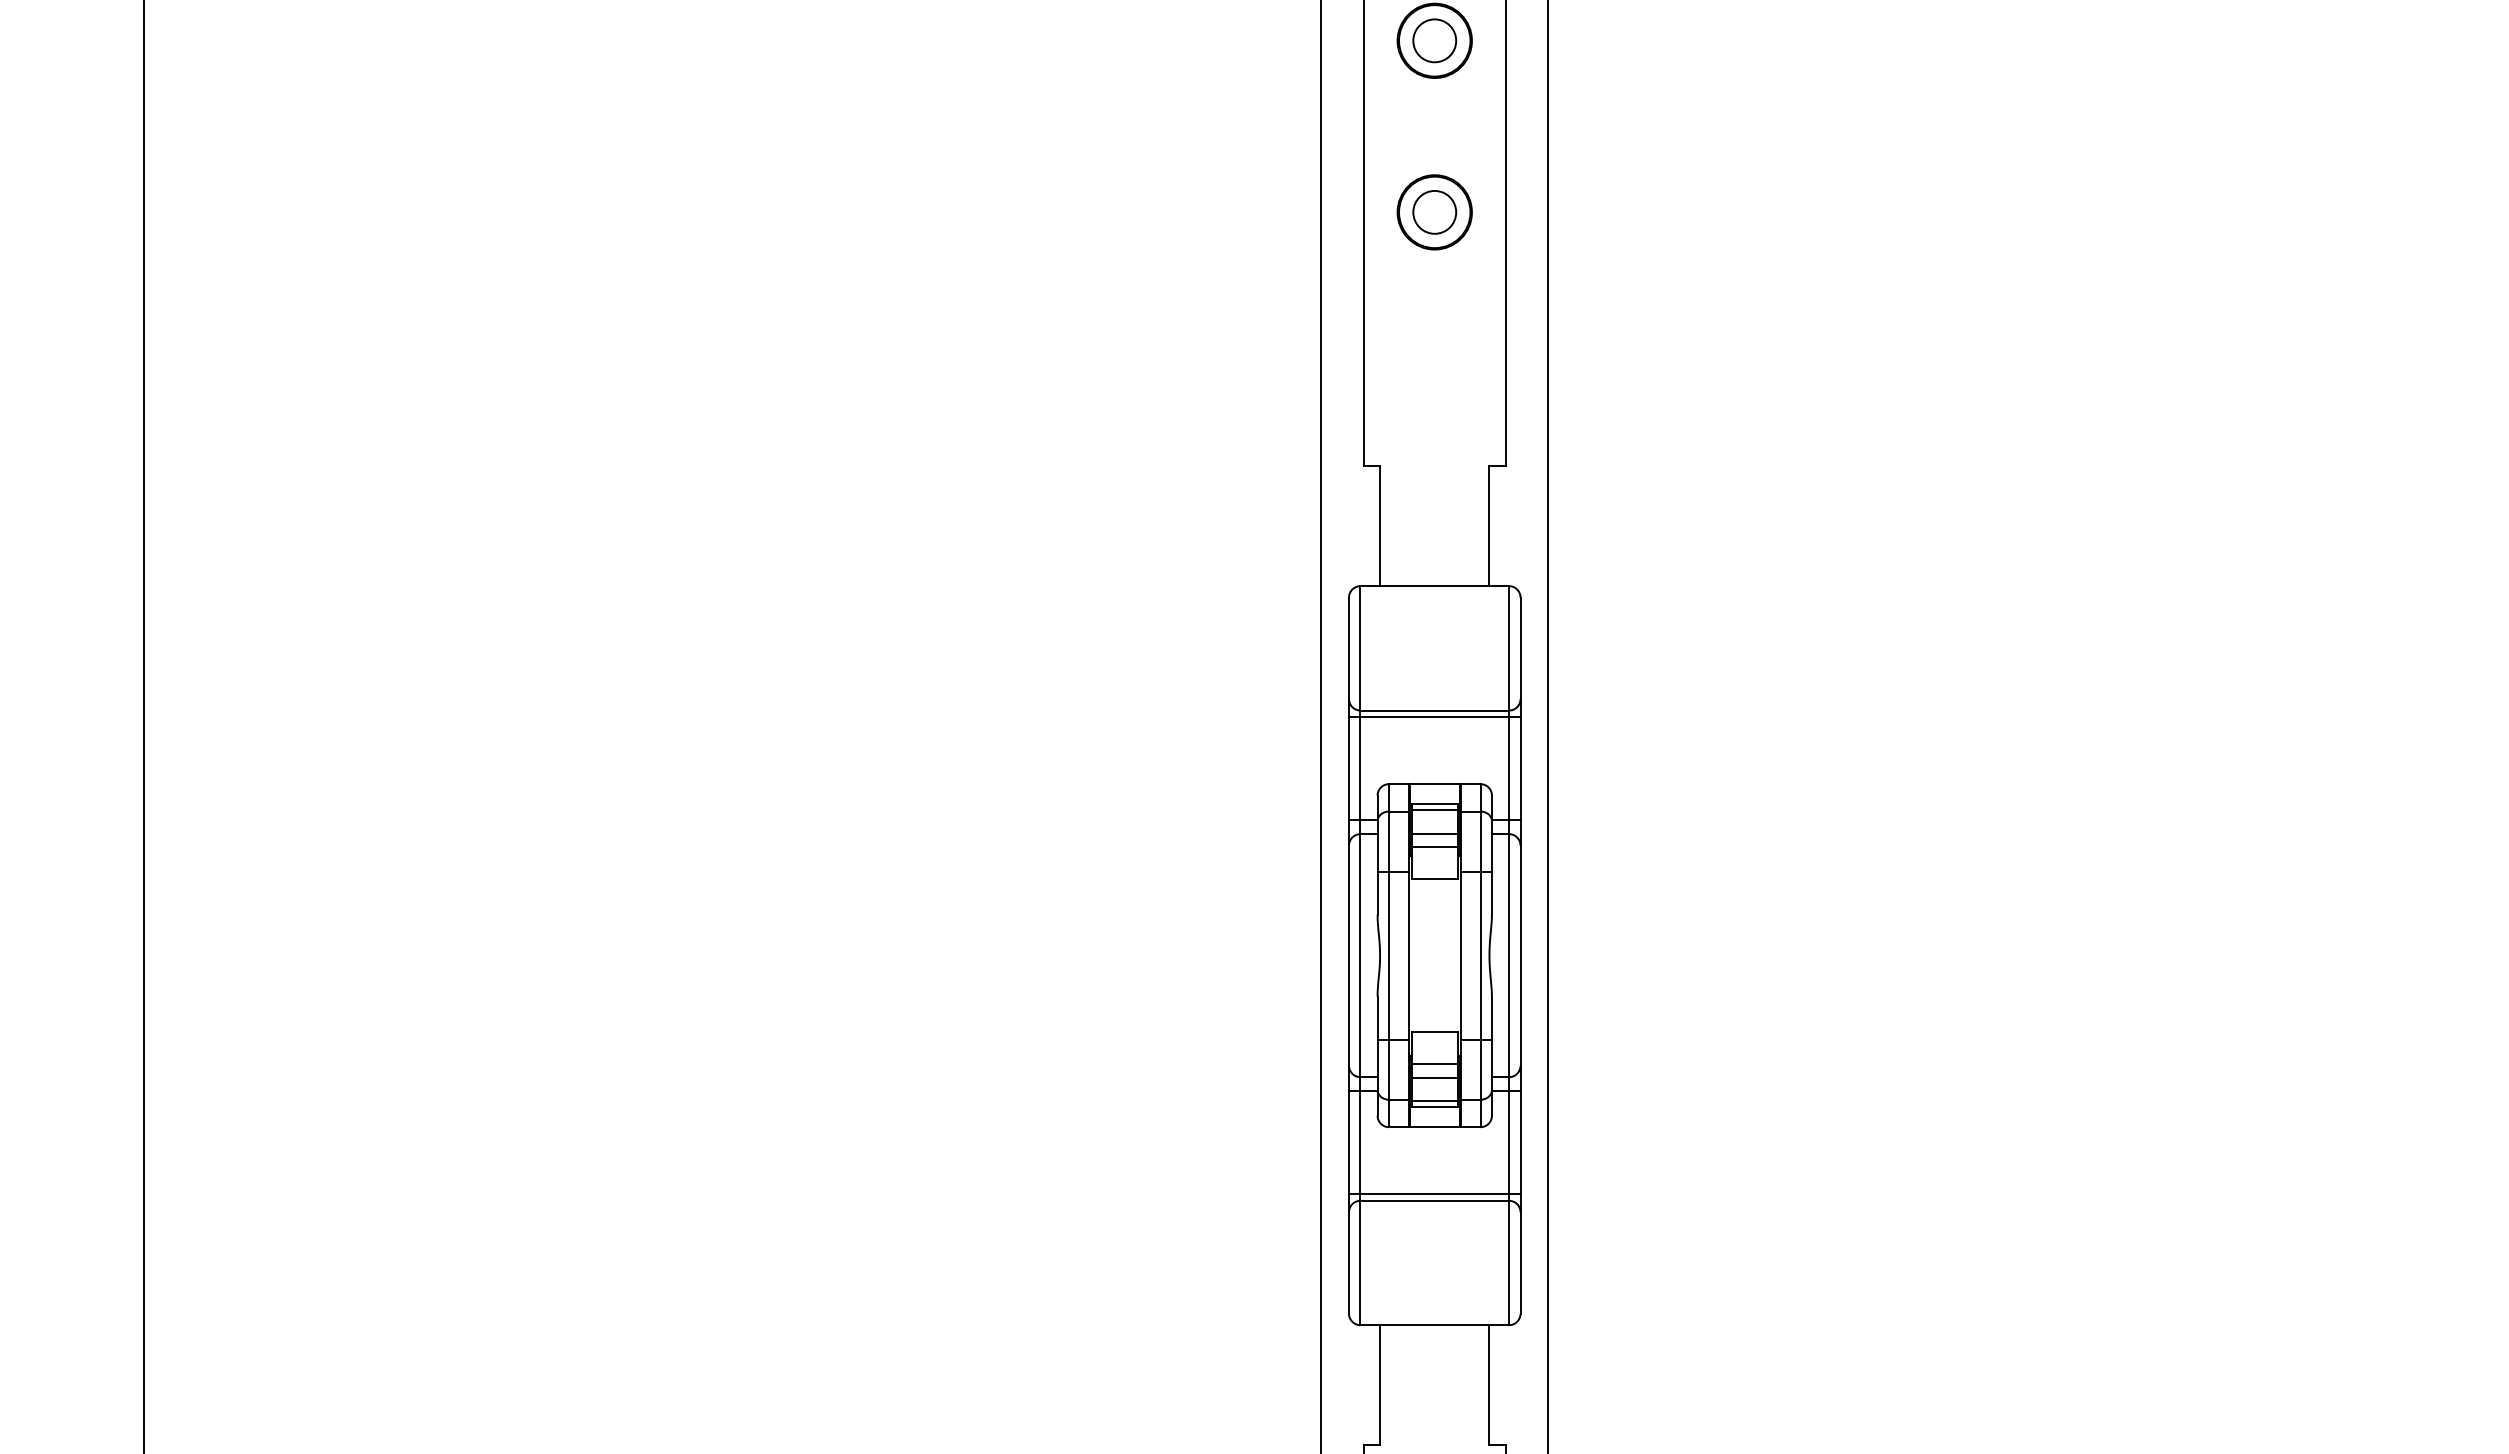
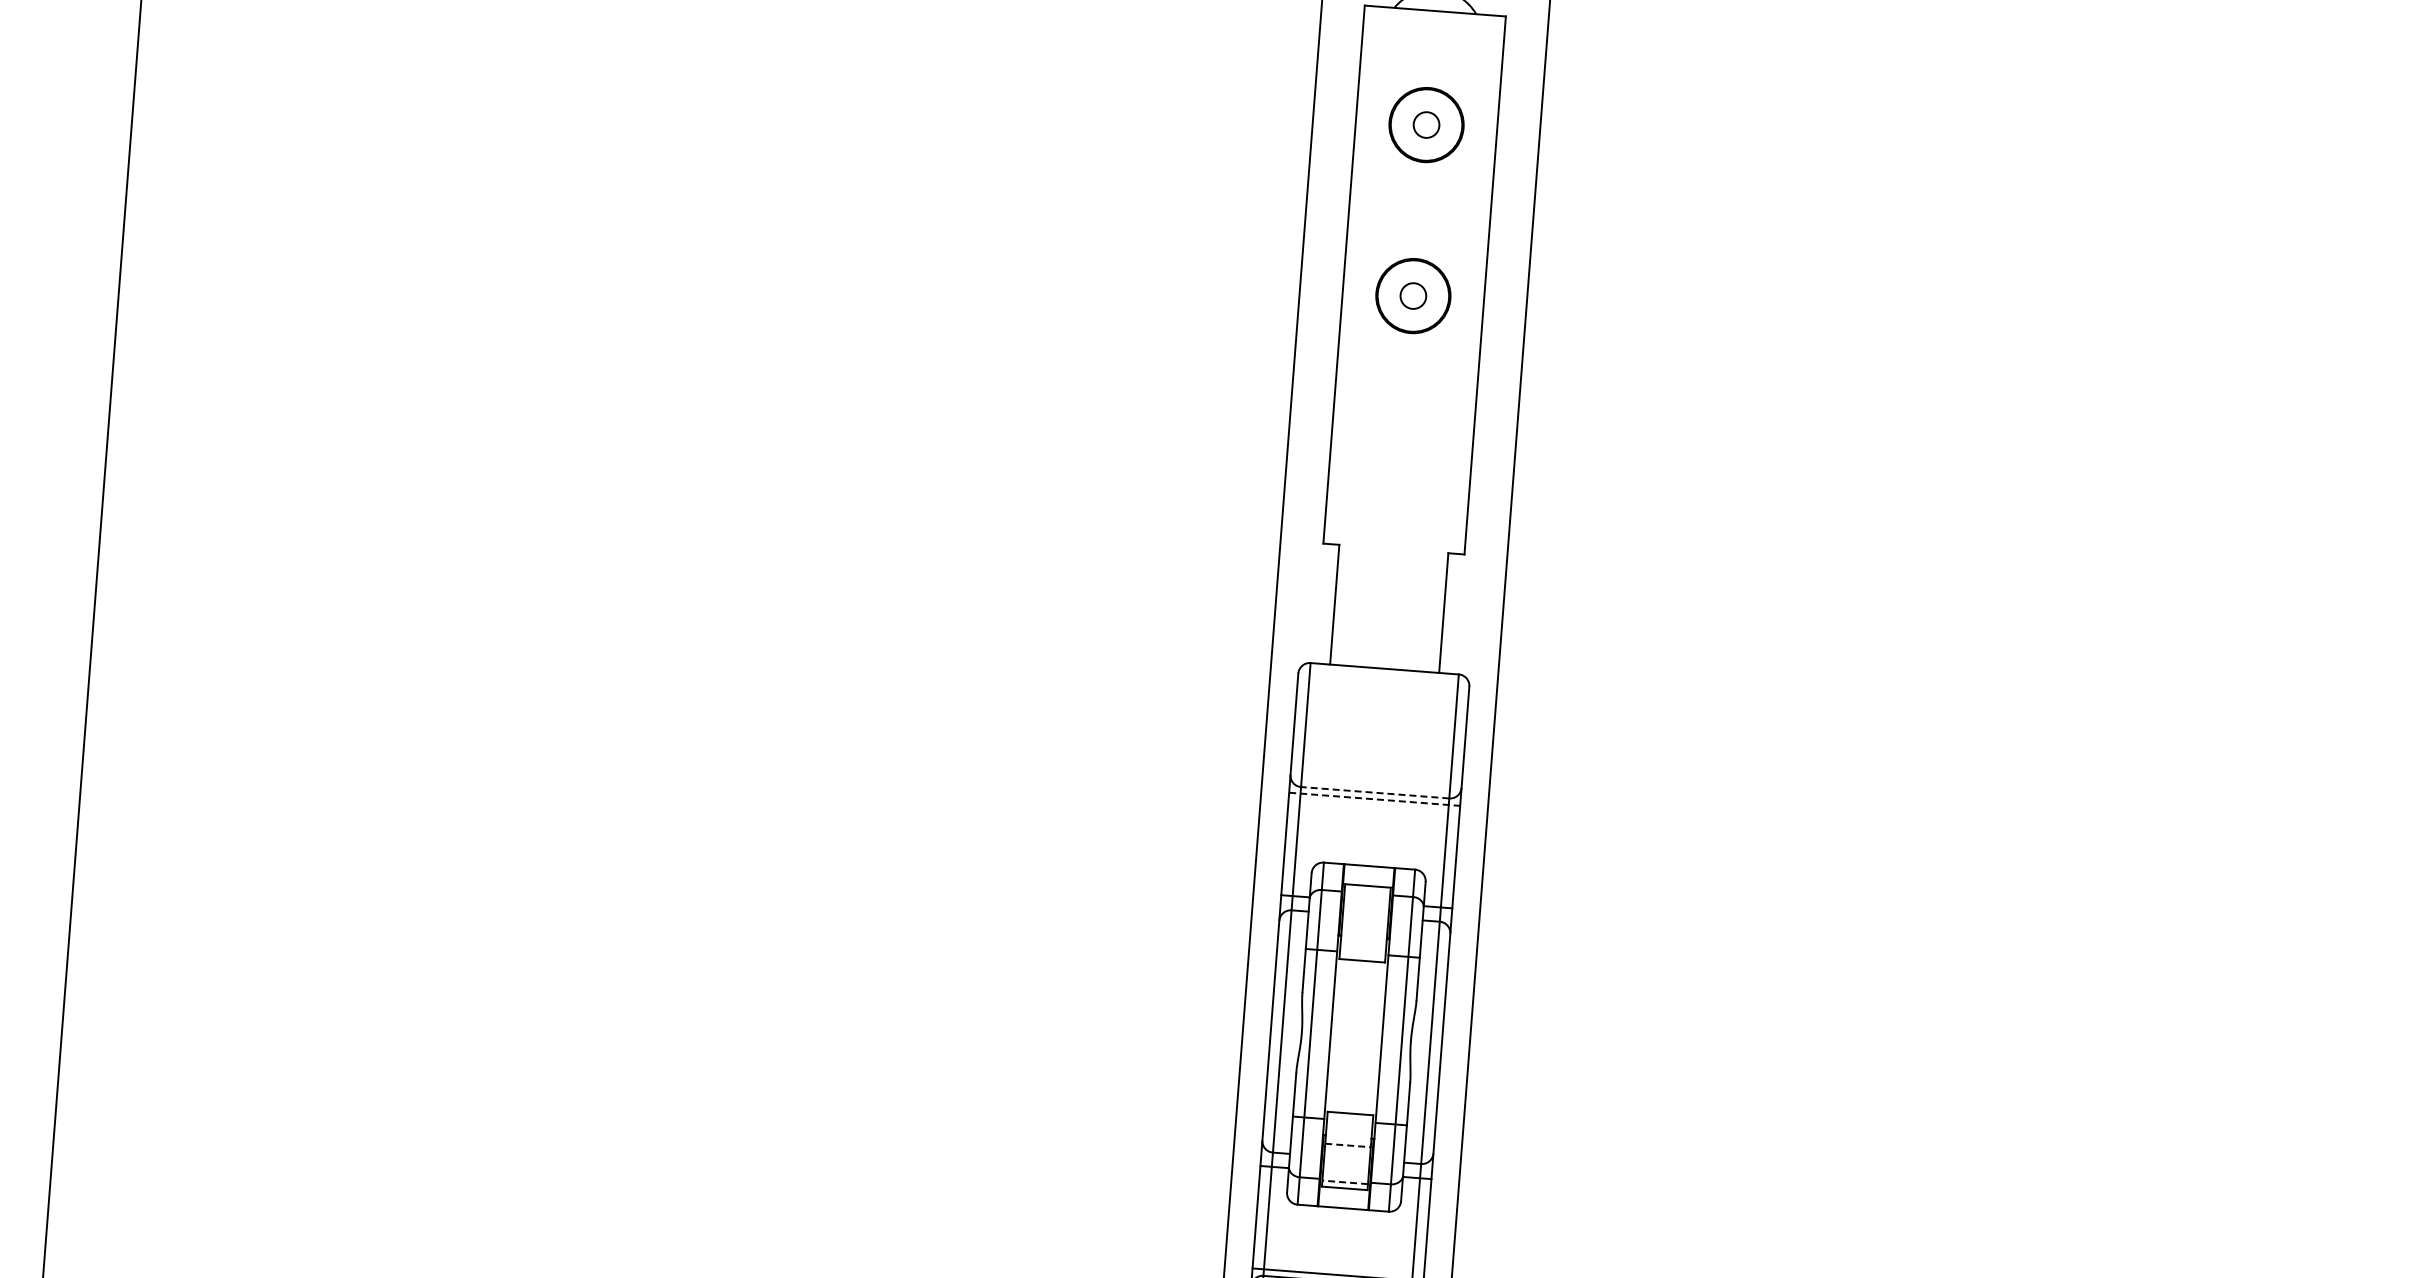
circle: (1434, 40) -> (1426, 124), size x0.6
circle: (1434, 211) -> (1413, 295), size x0.6
line: (1434, 710) -> (1374, 792), solid -> dashed
line: (1434, 717) -> (1374, 799), solid -> dashed
line: (1434, 810) -> (1367, 892), removed
line: (1434, 833) -> (1365, 915), removed
line: (1434, 847) -> (1364, 929), removed
line: (1434, 1064) -> (1347, 1145), solid -> dashed
line: (1434, 1077) -> (1346, 1158), removed
line: (1434, 1101) -> (1344, 1182), solid -> dashed

